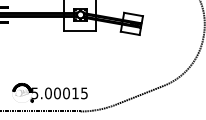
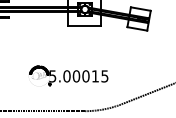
part: (49, 92) -> (68, 75), moved

